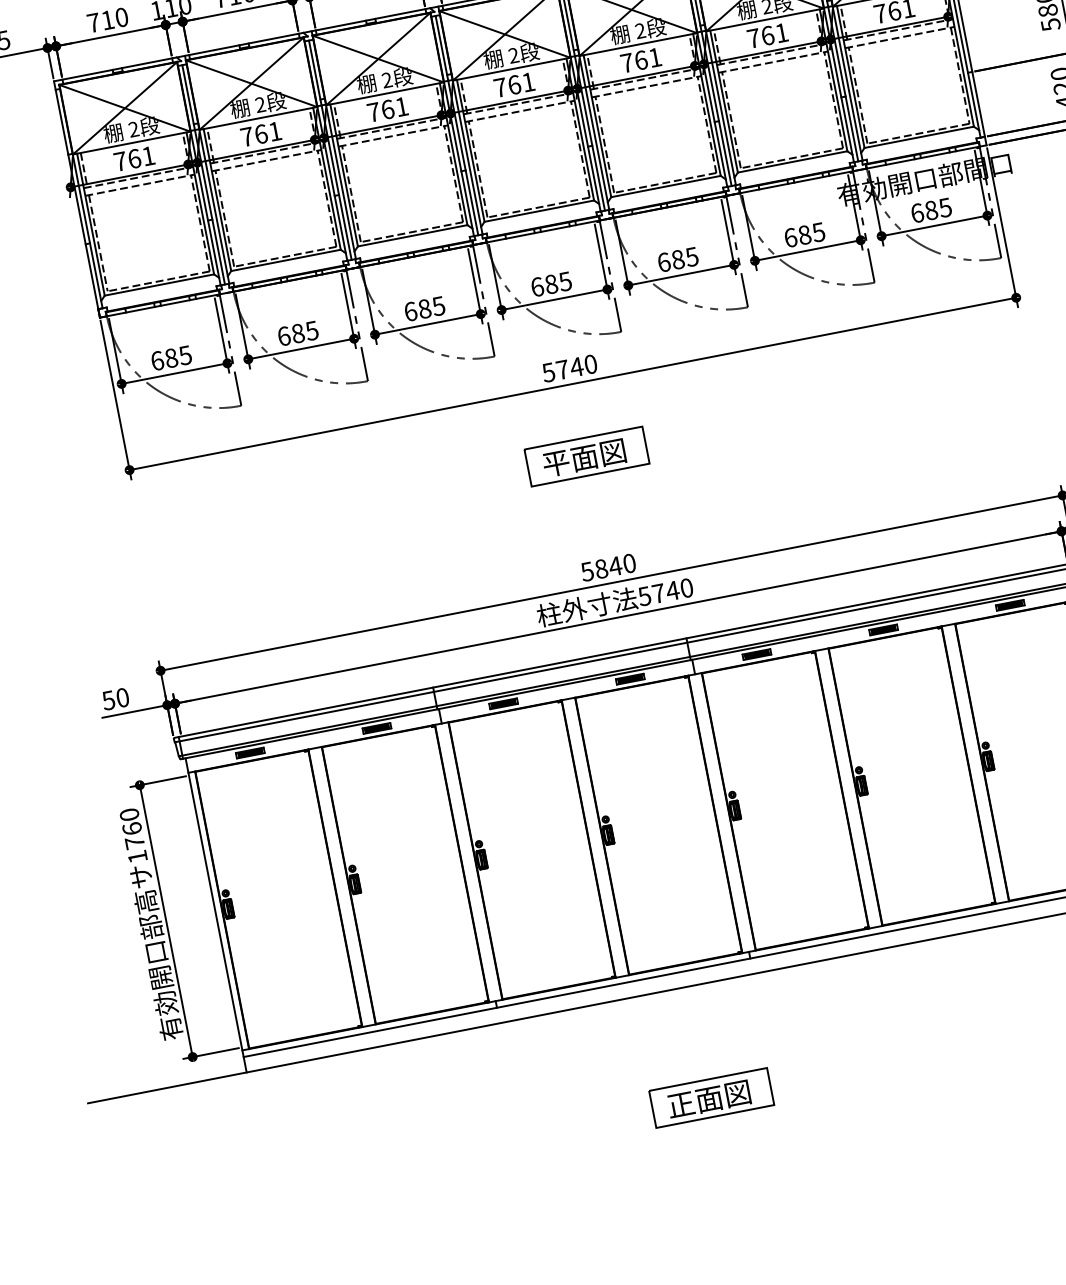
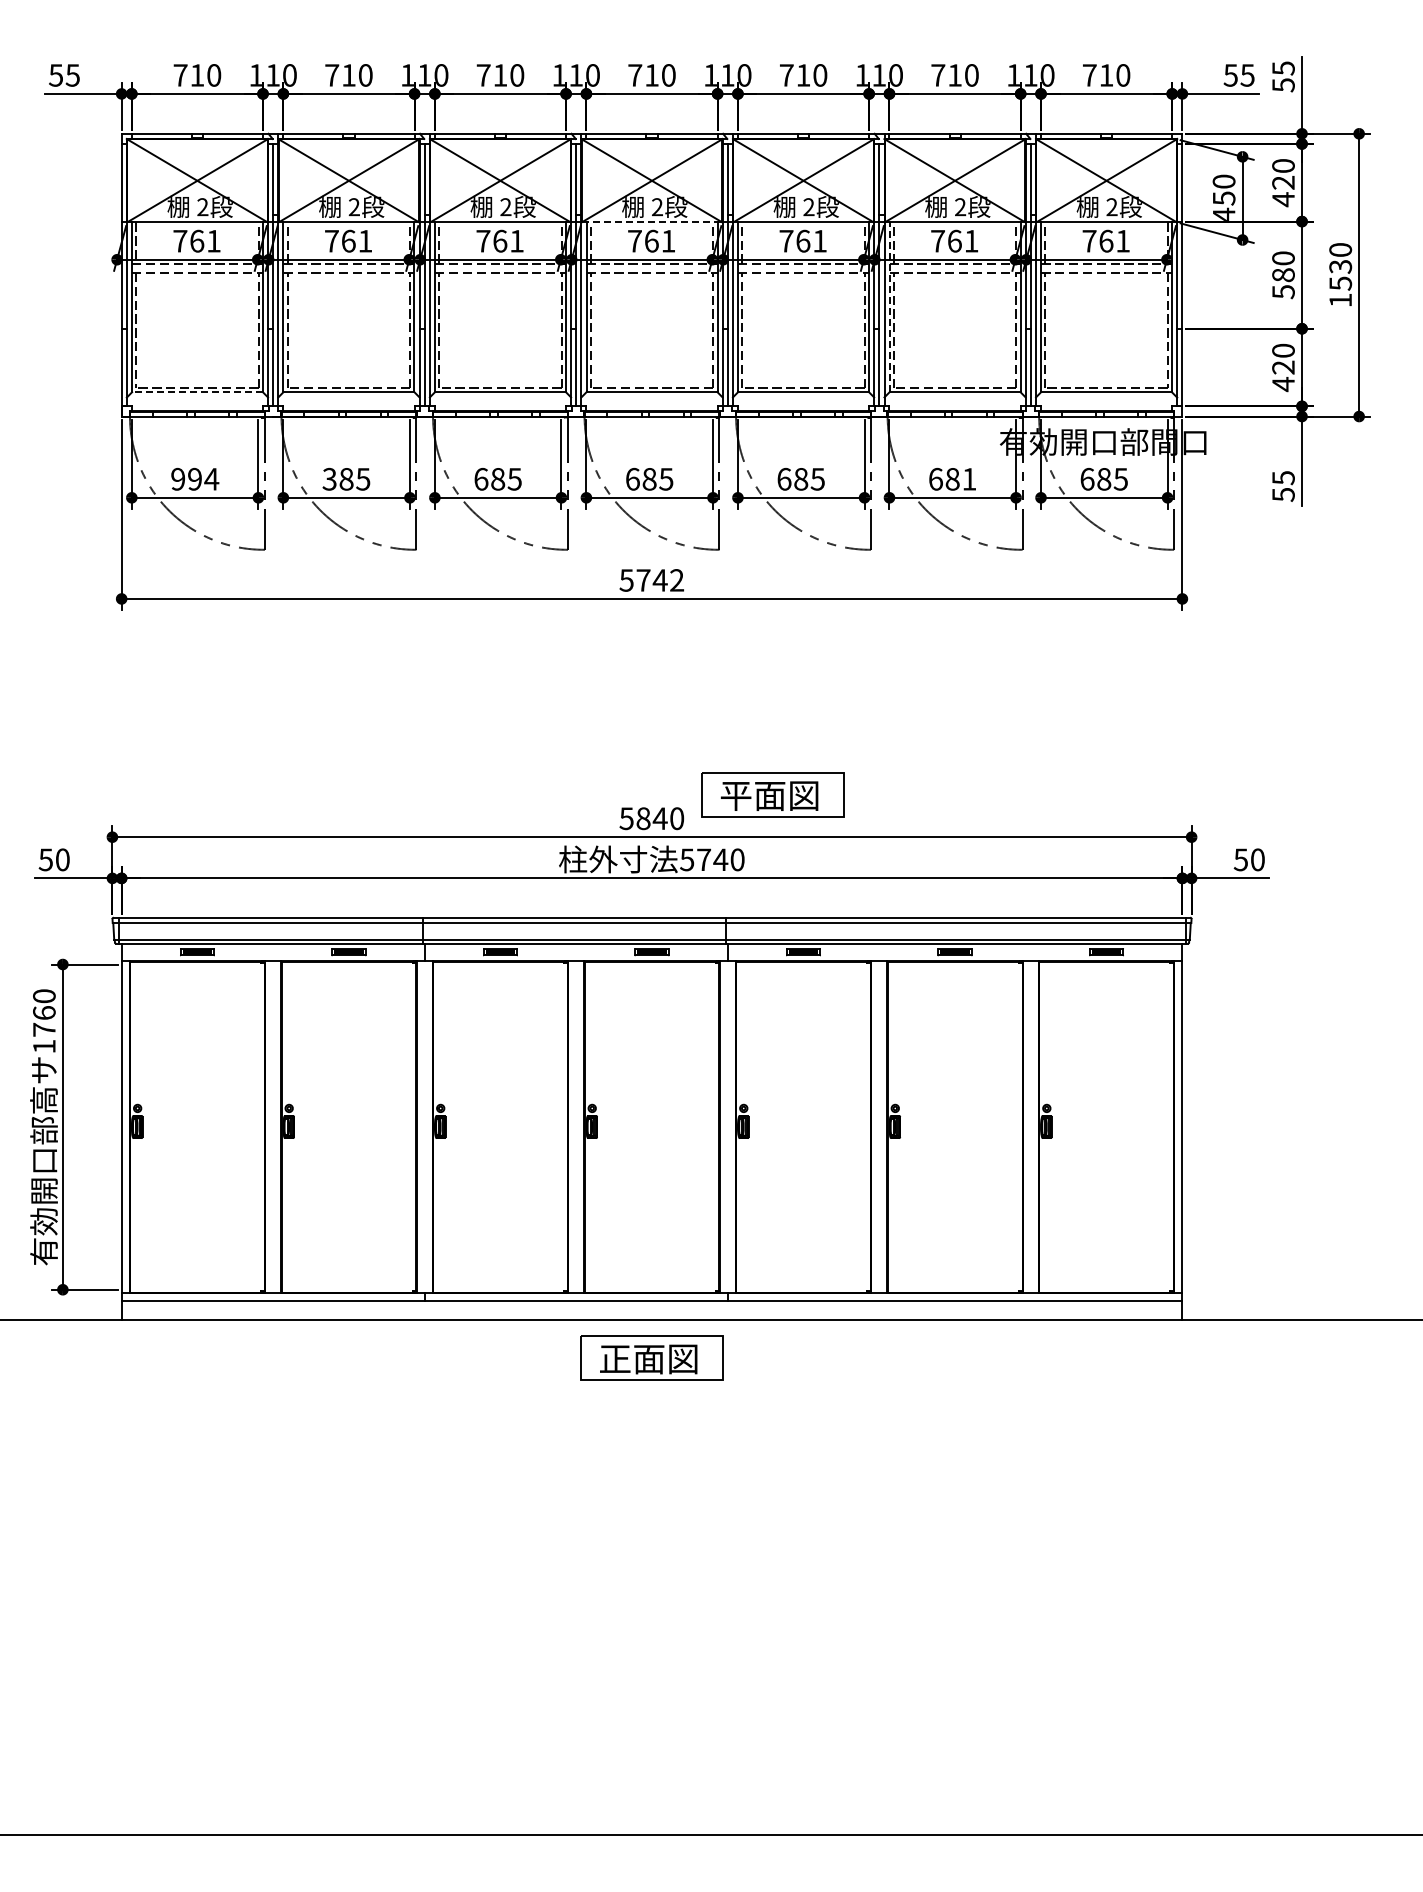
line: (512, 69) -> (652, 222), solid -> dashed
line: (724, 101) -> (889, 307), solid -> dashed
text: (818, 232) -> (969, 479), 685 -> 681
line: (159, 285) -> (197, 392), solid -> dashed
text: (283, 335) -> (329, 478), 685 -> 385
text: (171, 357) -> (195, 478), 685 -> 994
text: (591, 364) -> (677, 580), 5740 -> 5742
part: (586, 456) -> (772, 794), moved
part: (711, 1097) -> (651, 1357), moved

